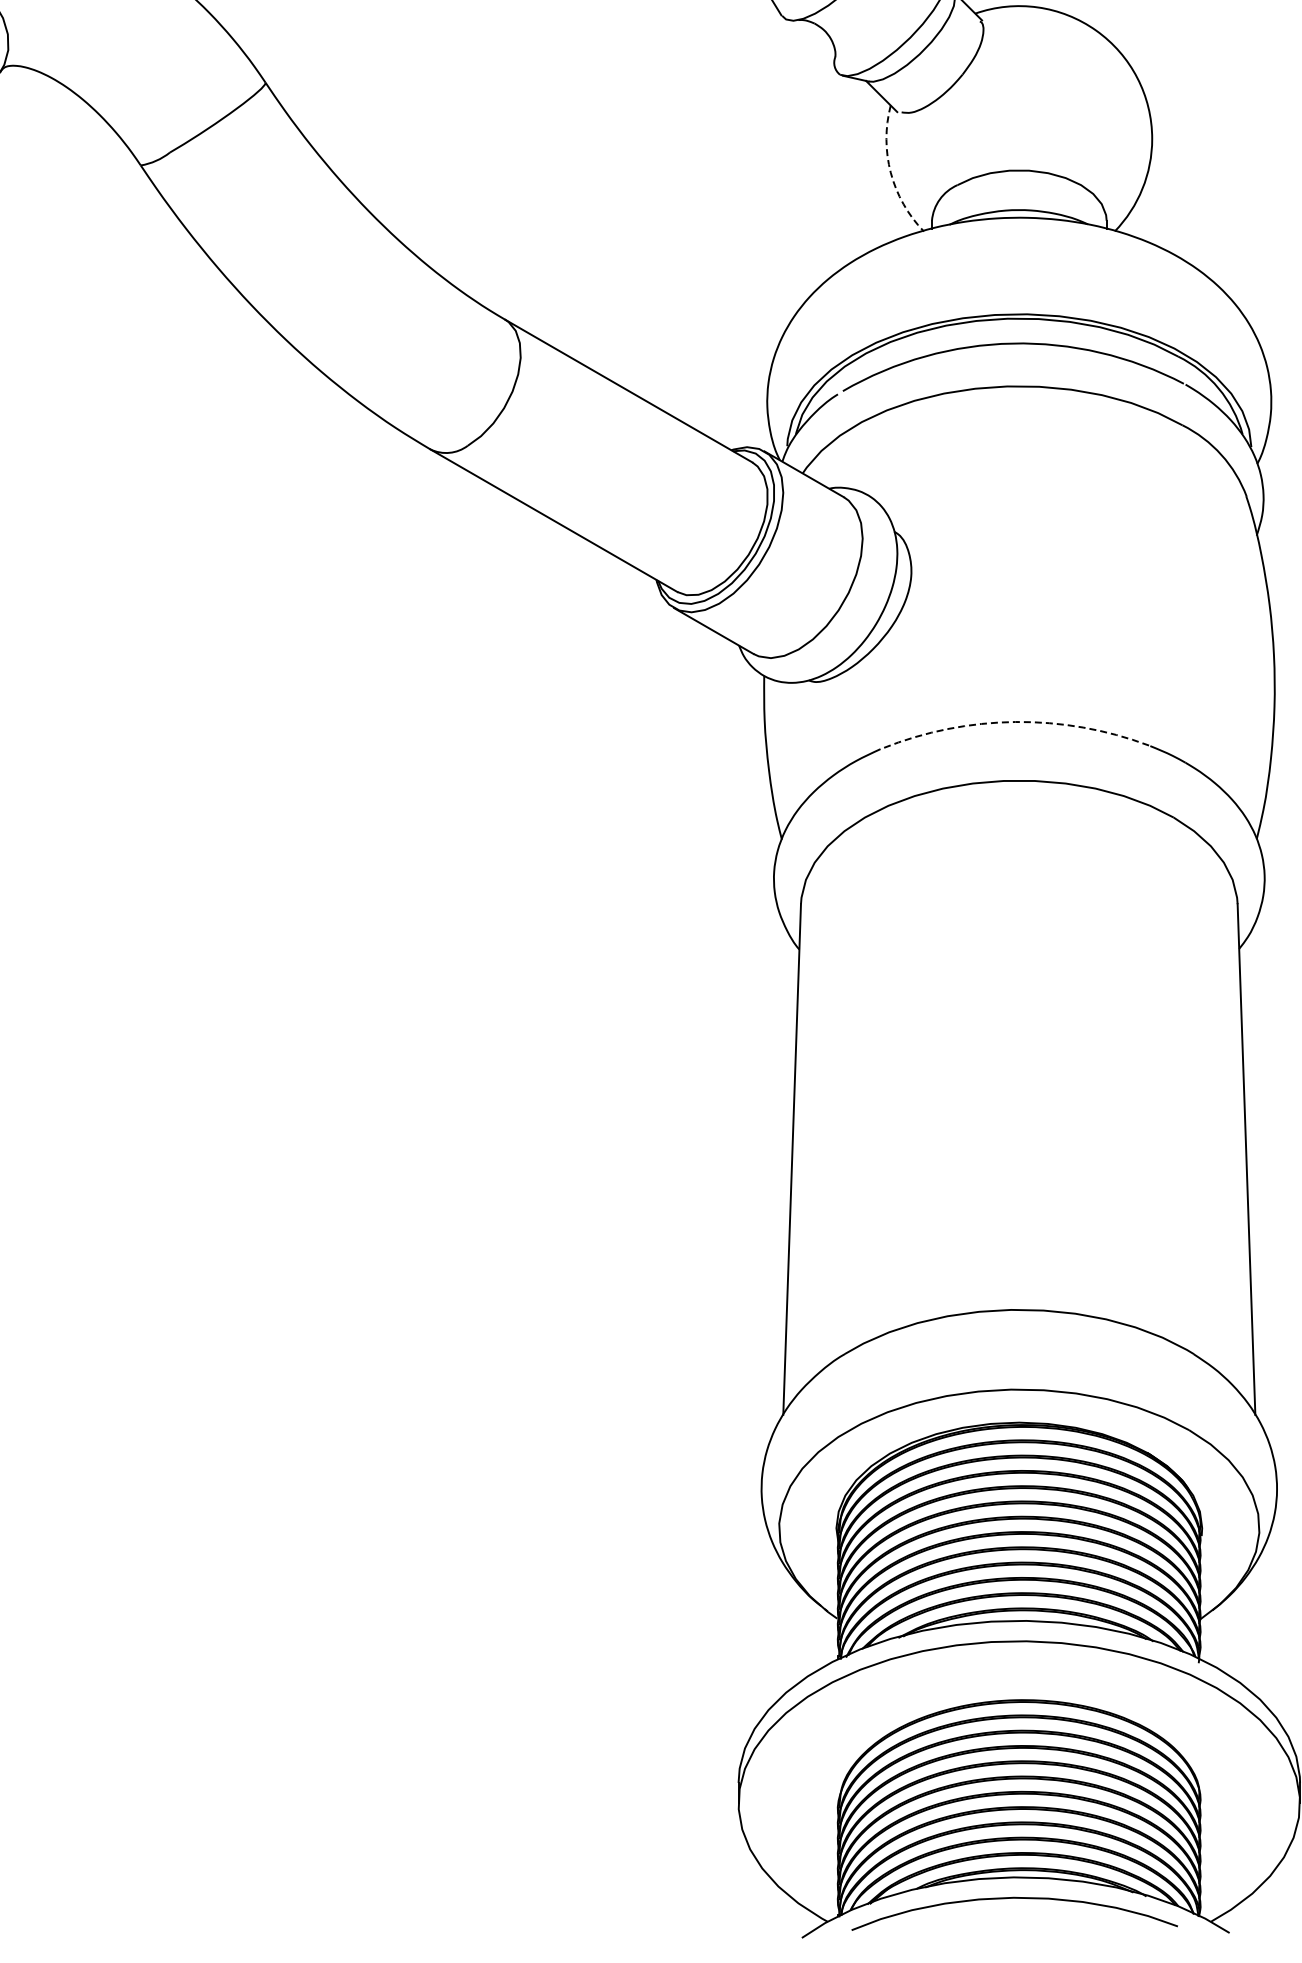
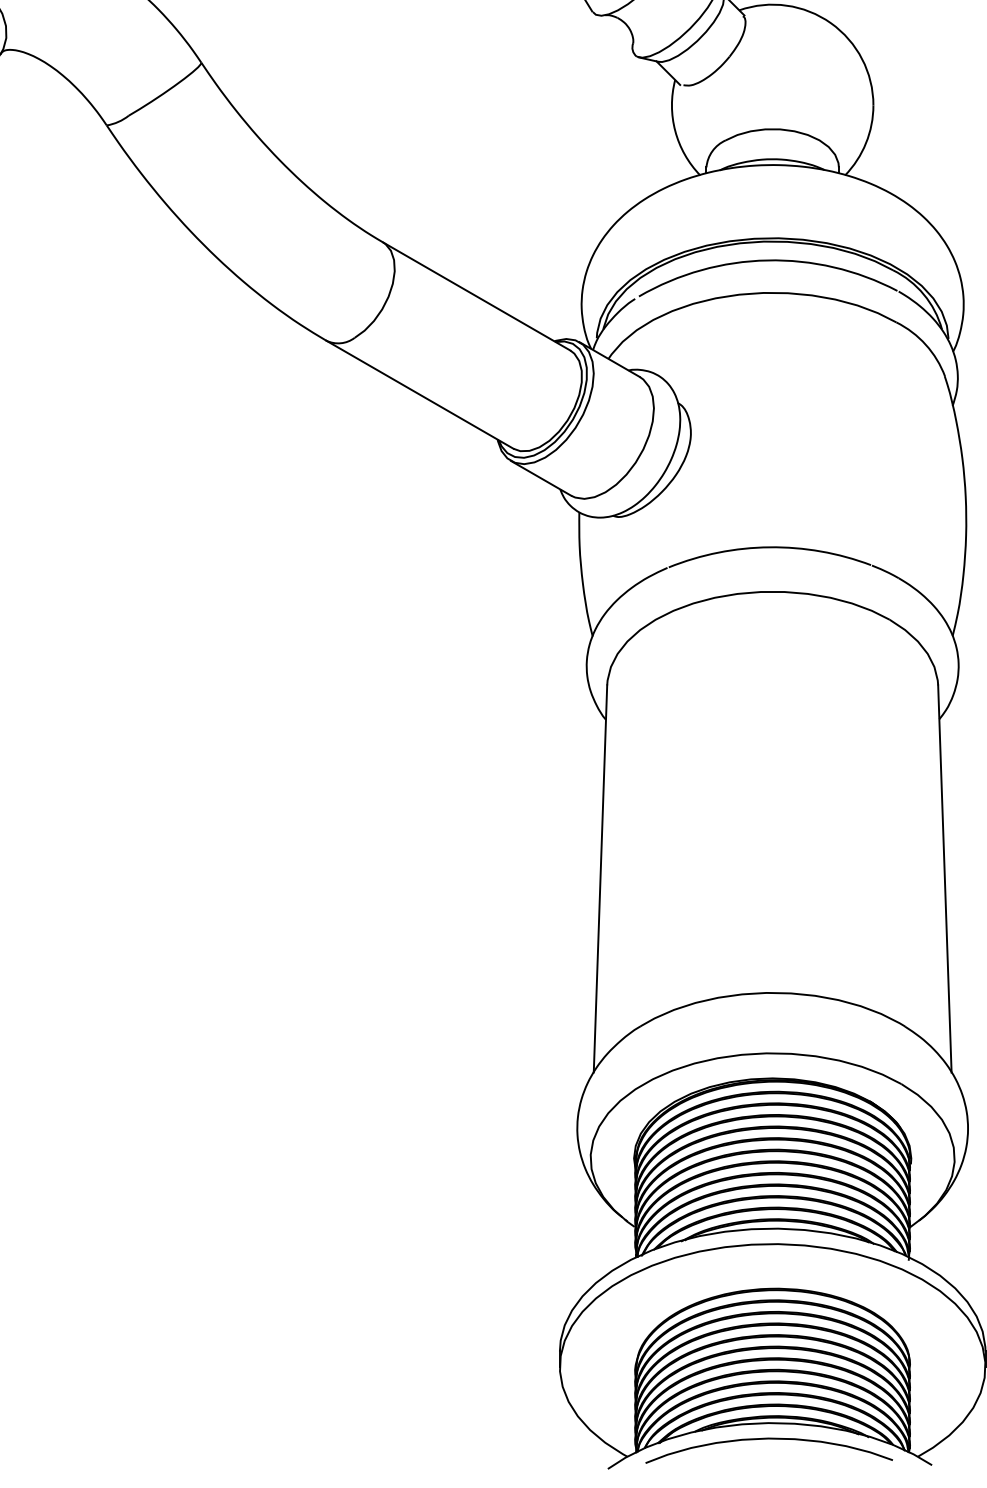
arc: (890, 172) -> (675, 130), dashed -> solid
arc: (1015, 722) -> (769, 547), dashed -> solid

